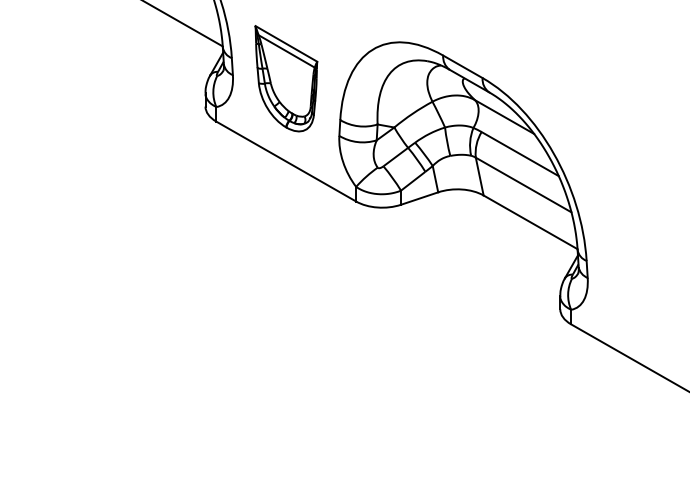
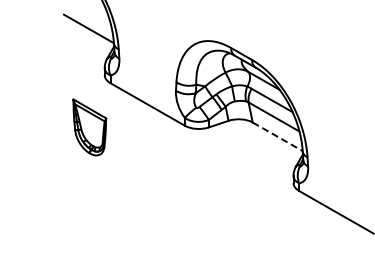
part: (285, 78) -> (89, 127), moved
line: (530, 221) -> (277, 136), solid -> dashed

